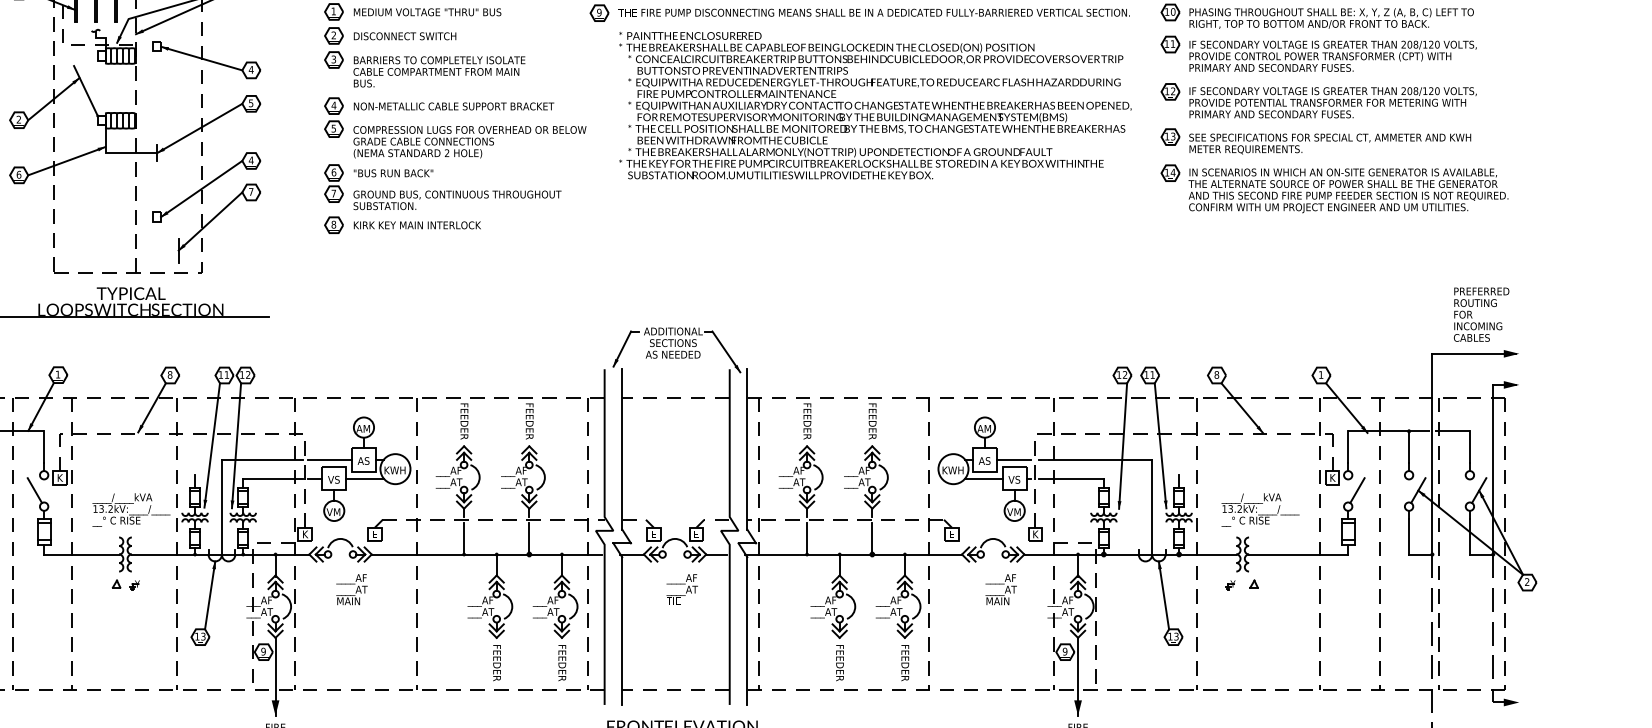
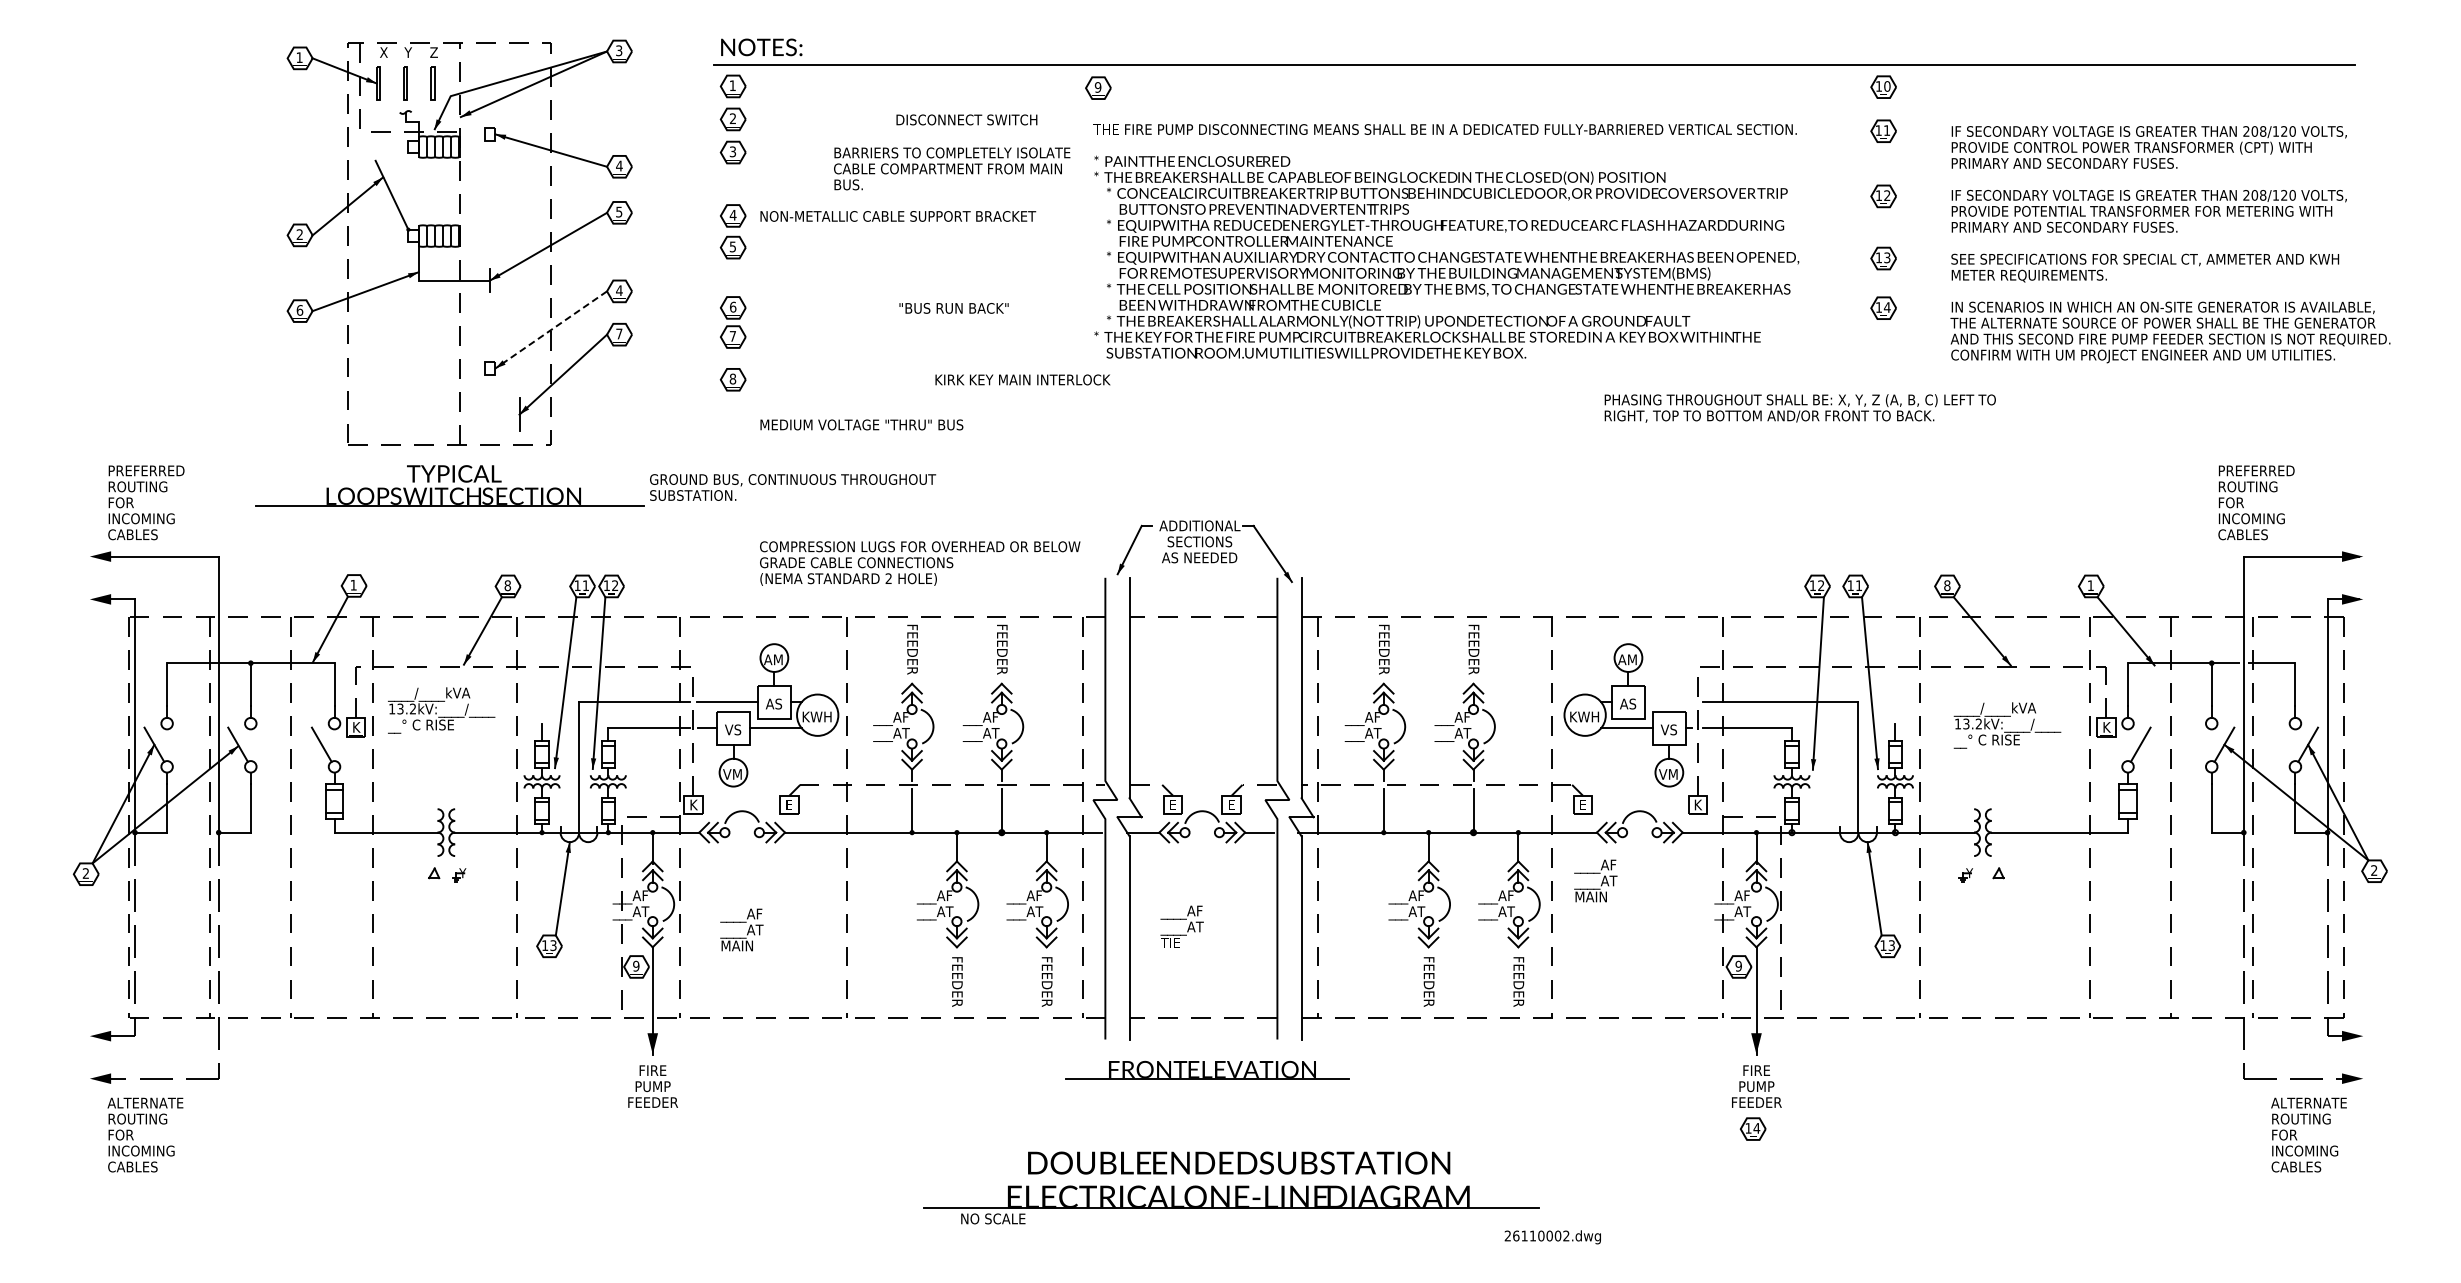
text: (427, 12) -> (861, 424), moved
text: (1331, 18) -> (1799, 408), moved
text: (404, 35) -> (966, 119), moved
text: (439, 71) -> (952, 168), moved
text: (875, 94) -> (1446, 241), moved
text: (1348, 126) -> (2170, 244), moved
text: (470, 142) -> (920, 563), moved
text: (393, 173) -> (953, 308), moved
line: (201, 188) -> (551, 329), solid -> dashed
text: (457, 200) -> (793, 487), moved
text: (417, 225) -> (1022, 379), moved
text: (1481, 314) -> (2256, 502), moved
line: (1014, 459) -> (1668, 702), removed
text: (131, 510) -> (441, 710), moved
text: (1260, 510) -> (2007, 725), moved
text: (351, 589) -> (741, 929), moved
text: (681, 589) -> (1181, 926), moved
text: (1000, 589) -> (1595, 880), moved

